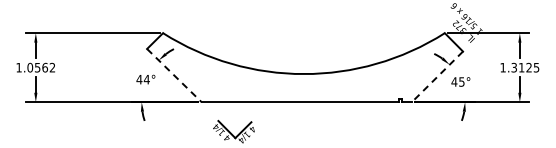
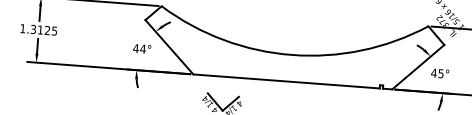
text: (41, 67) -> (44, 30), 1.0562 -> 1.3125
line: (174, 75) -> (169, 47), dashed -> solid
line: (437, 77) -> (418, 67), dashed -> solid

